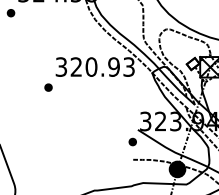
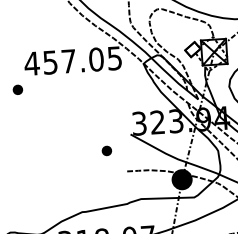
text: (94, 66) -> (72, 60), 320.93 -> 457.05
part: (132, 141) -> (106, 150), moved

